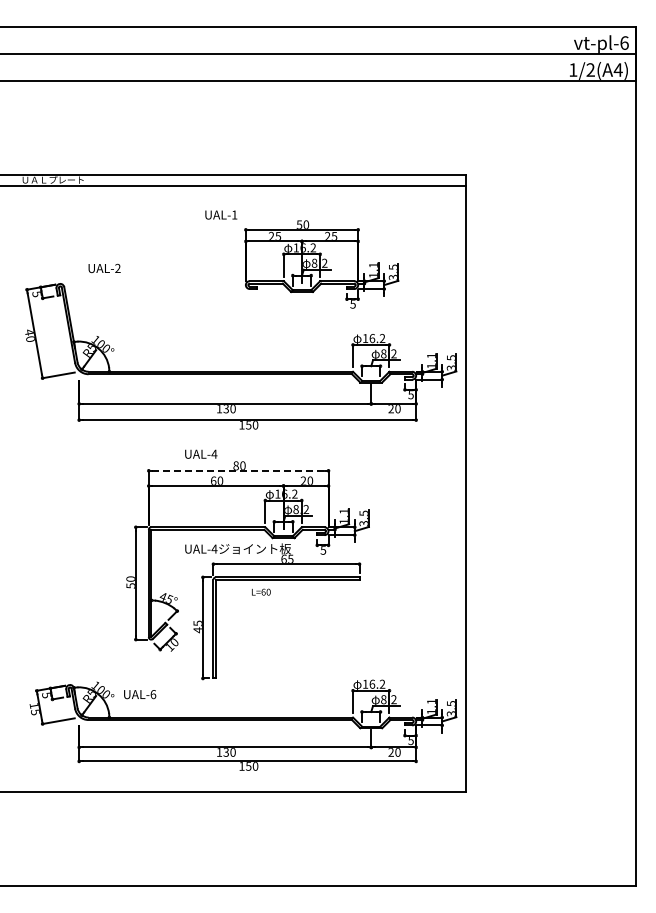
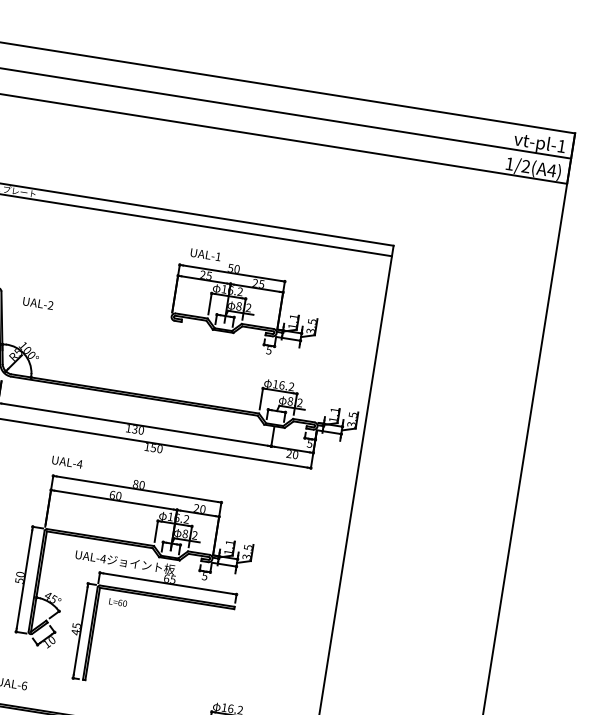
text: (624, 42) -> (561, 145), vt-pl-6 -> vt-pl-1
text: (221, 214) -> (206, 254), moved
text: (104, 268) -> (38, 303), moved
text: (201, 453) -> (67, 461), moved
line: (239, 470) -> (138, 489), dashed -> solid
text: (261, 591) -> (118, 601), moved

